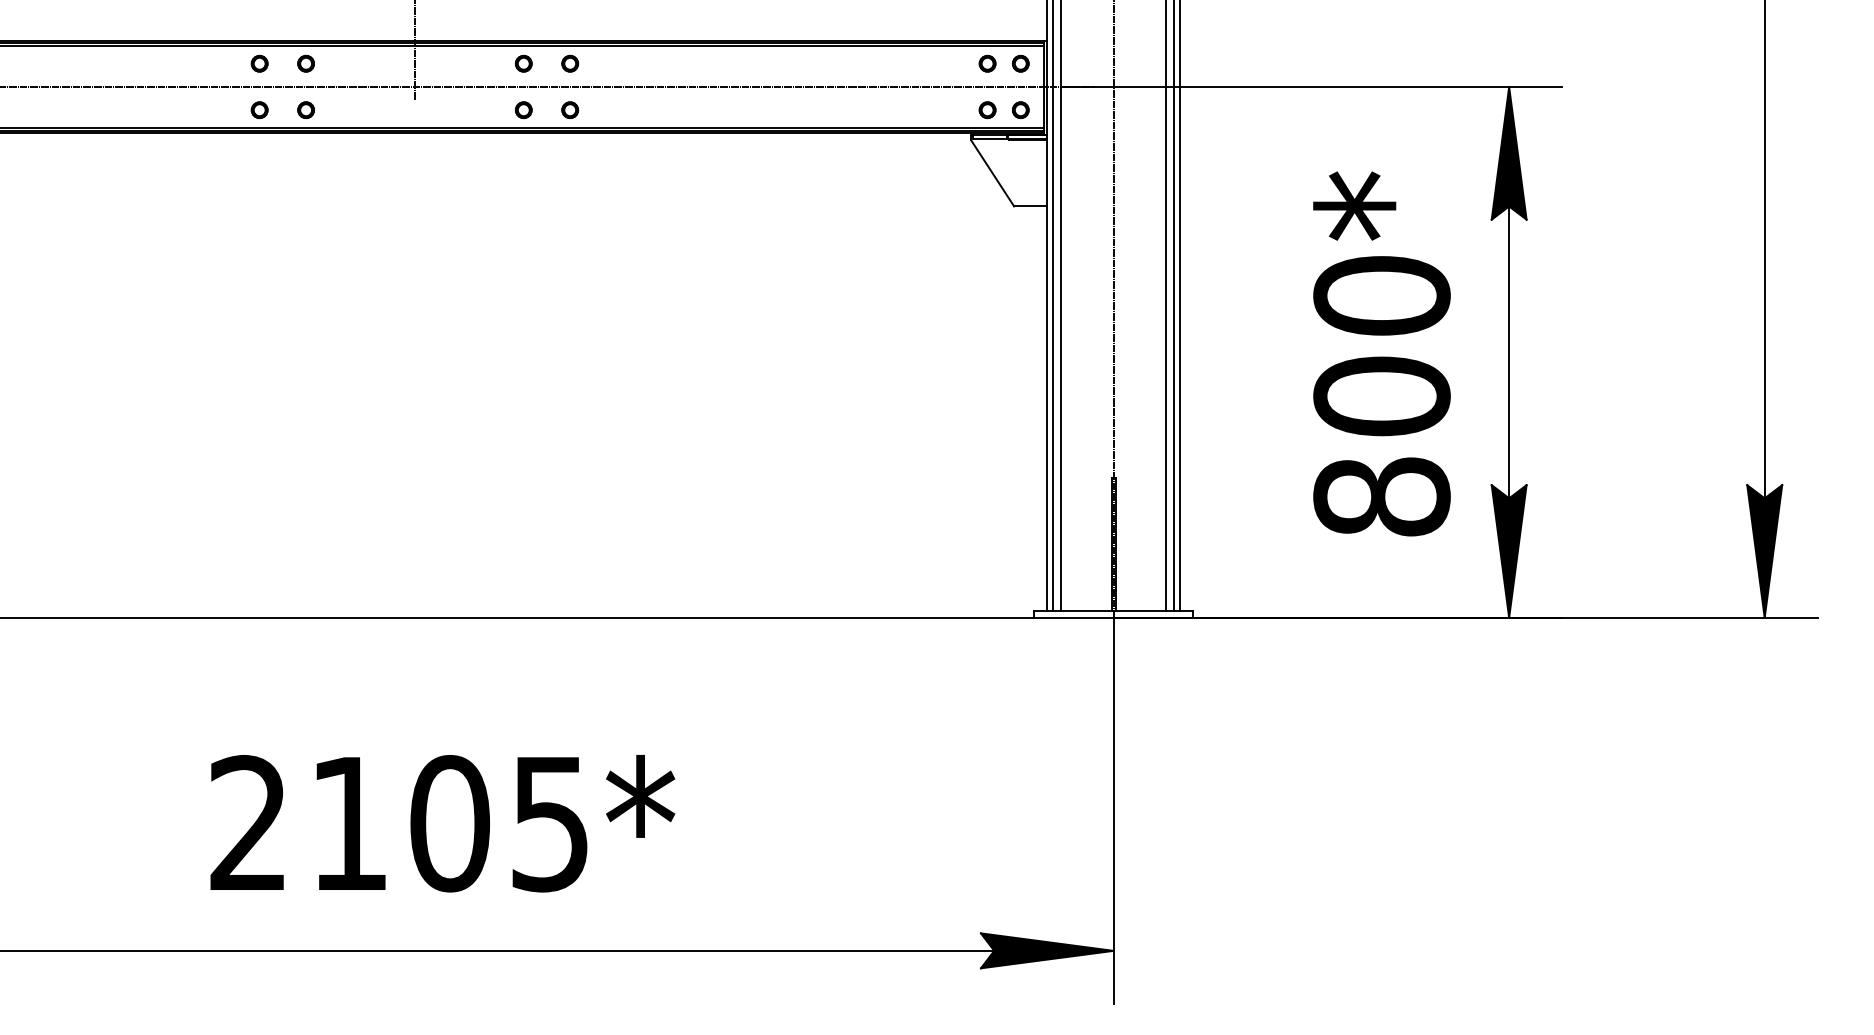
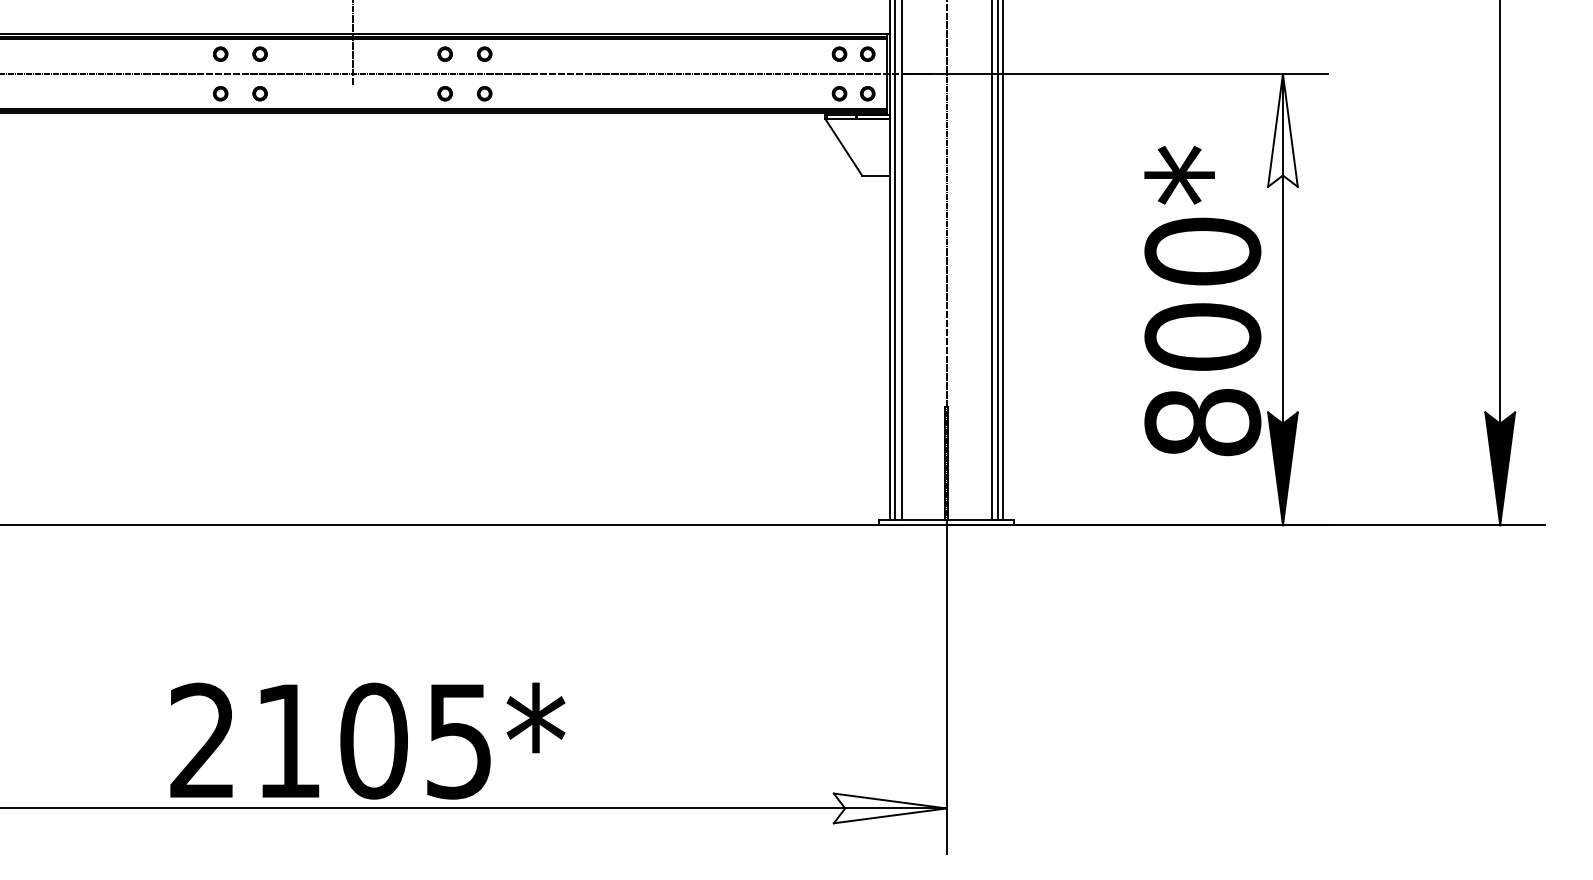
fill: (1508, 153) -> (1282, 130), removed
text: (1381, 353) -> (1202, 300), moved
text: (442, 823) -> (367, 740), moved
fill: (1046, 950) -> (889, 808), removed

